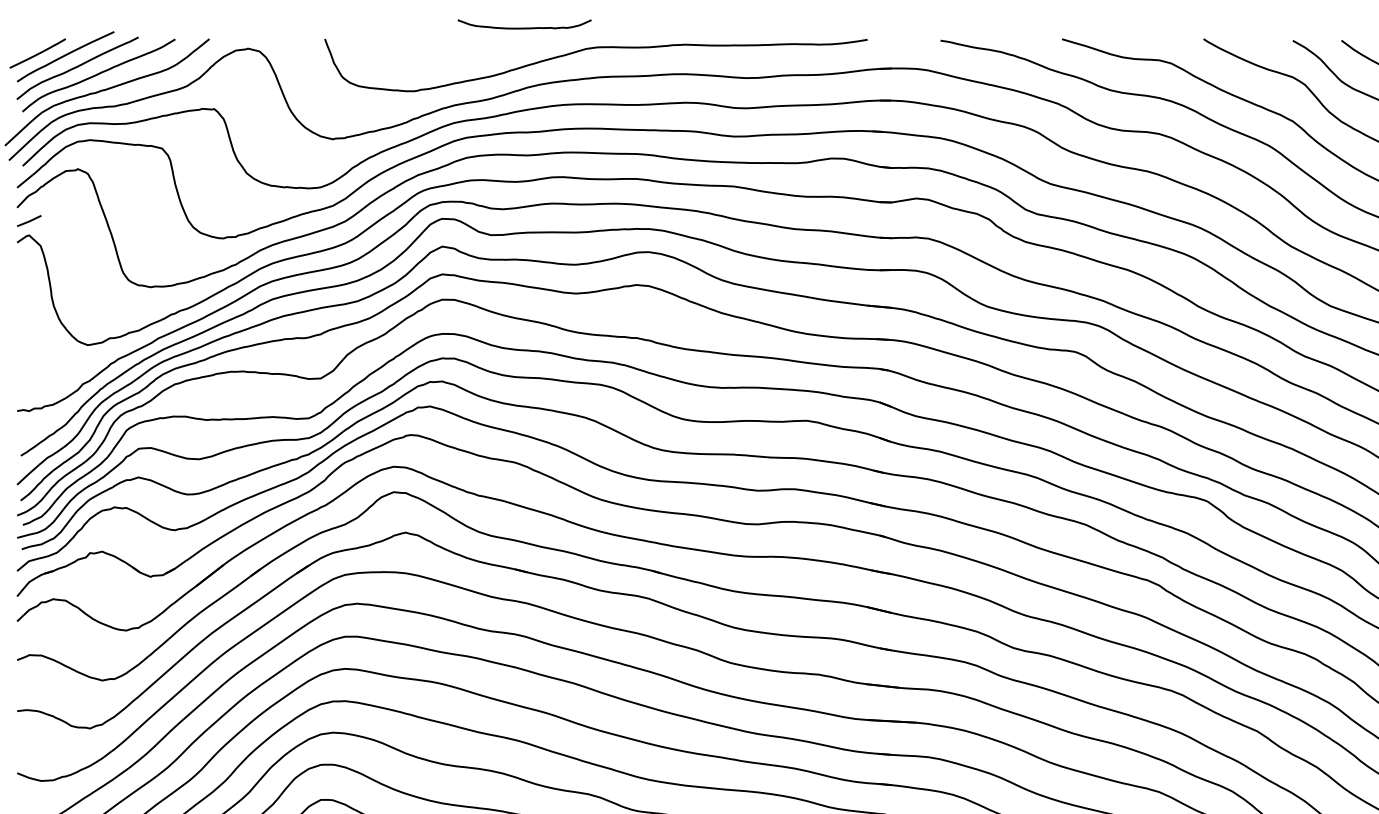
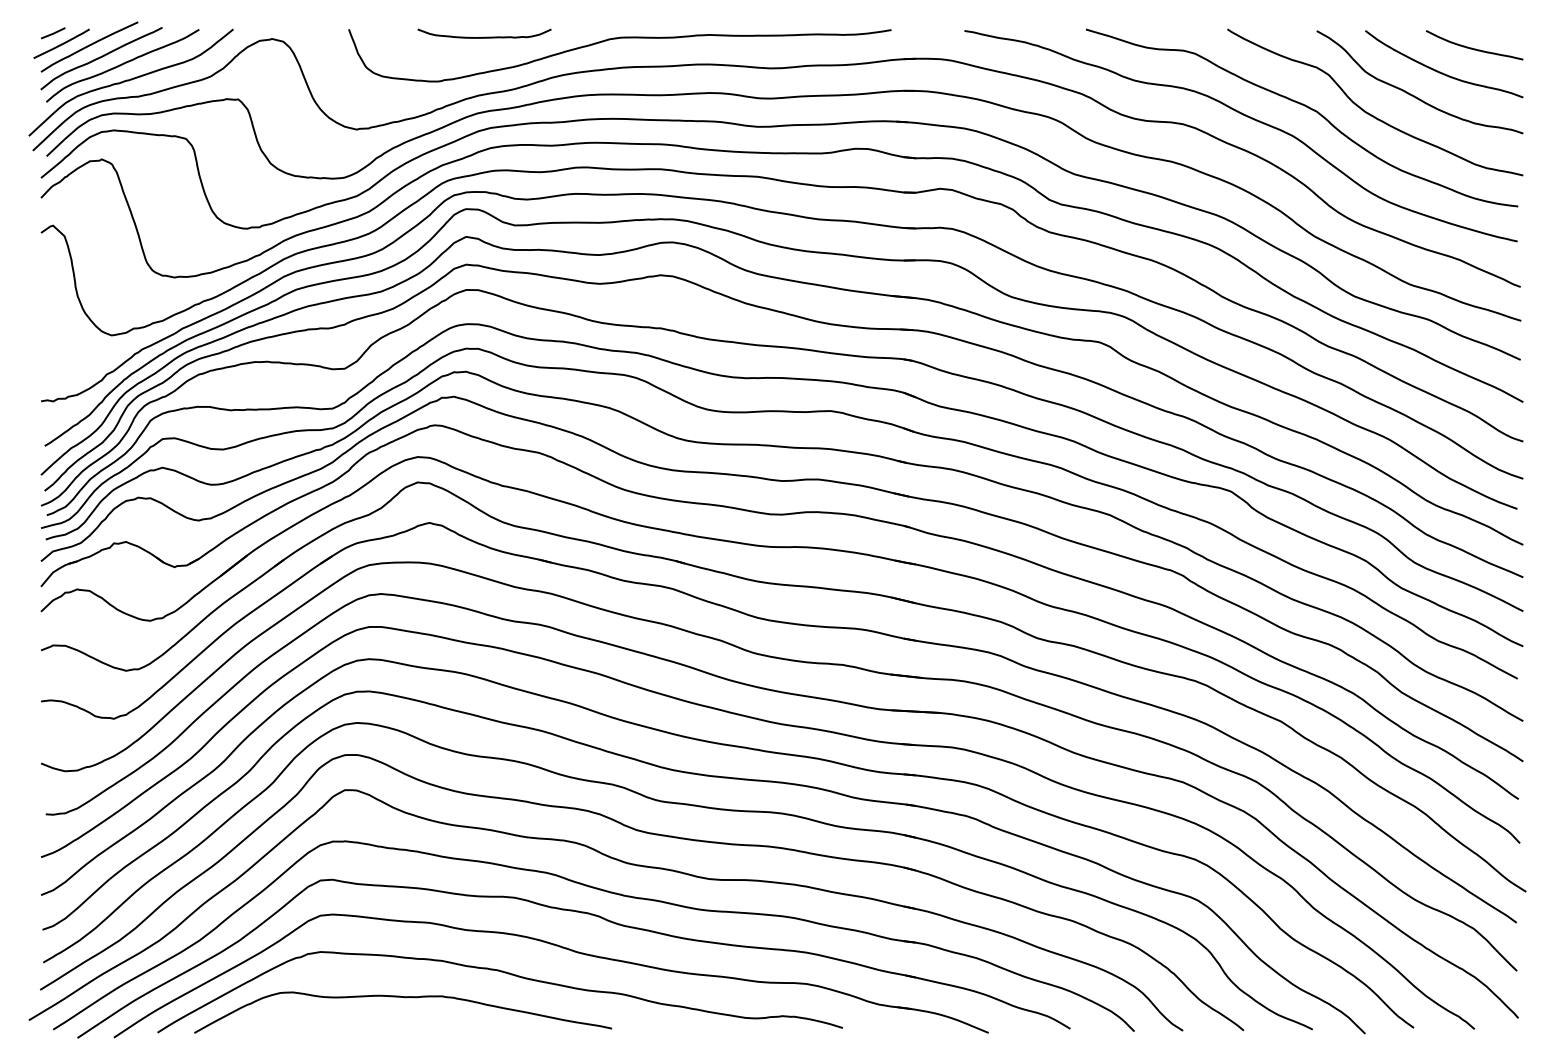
curve: (524, 27) -> (484, 36), moved
line: (29, 221) -> (53, 33), moved

